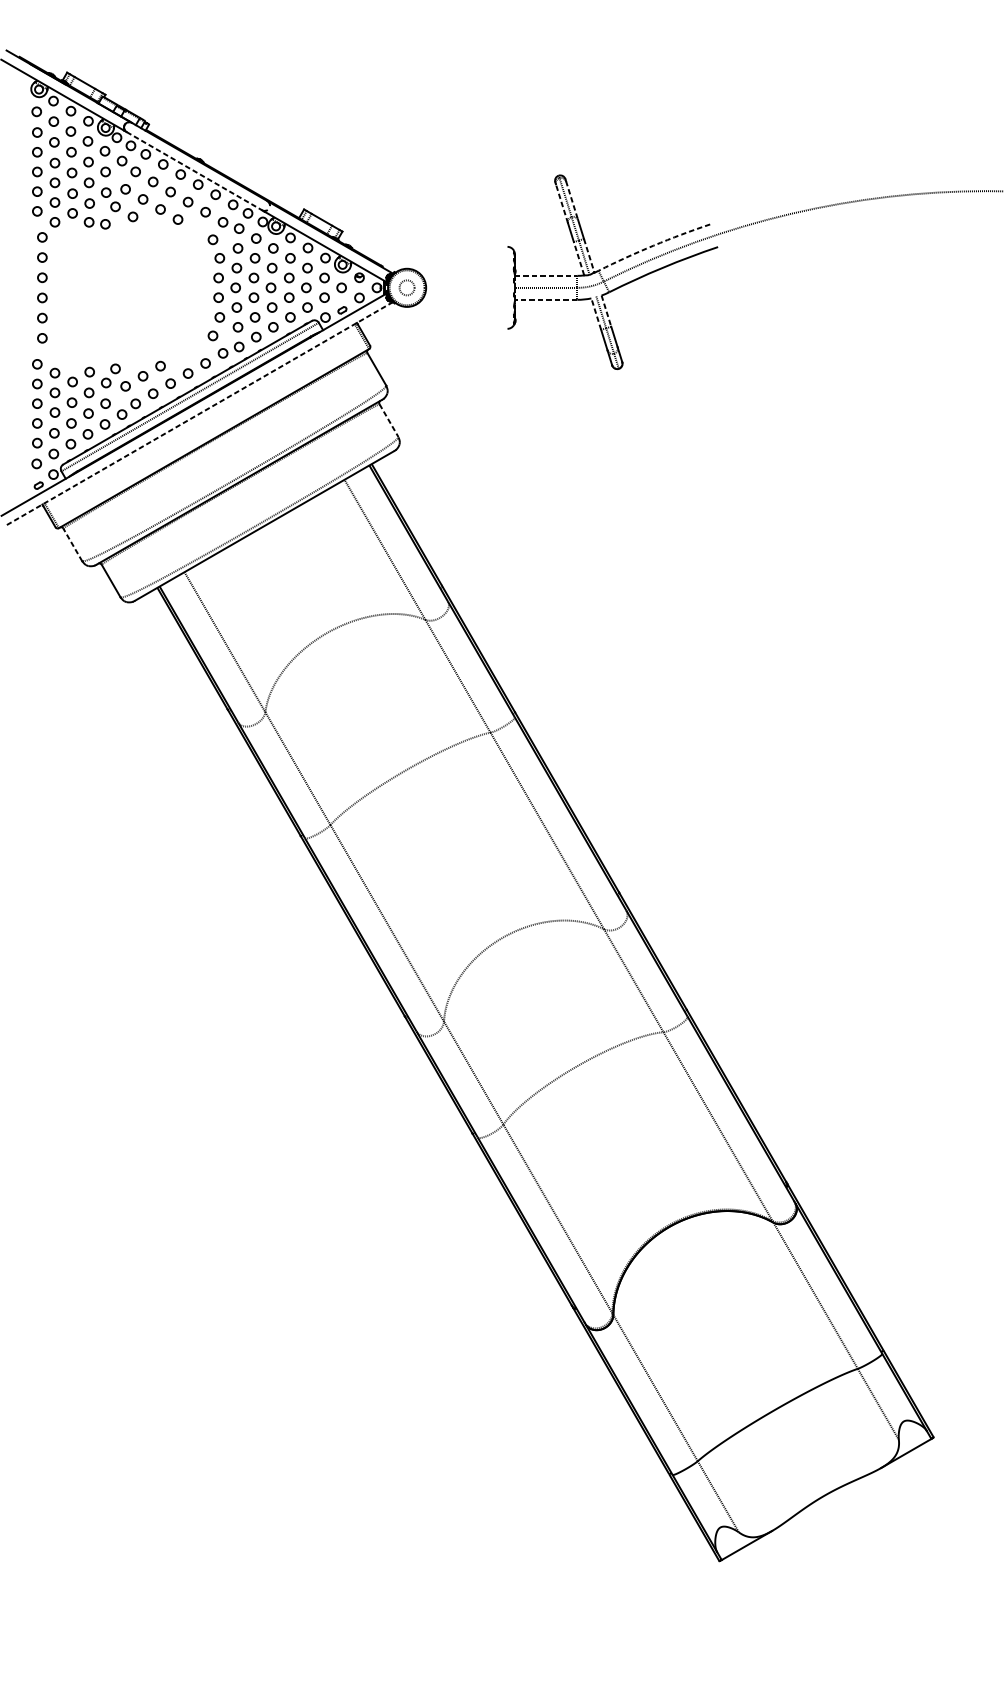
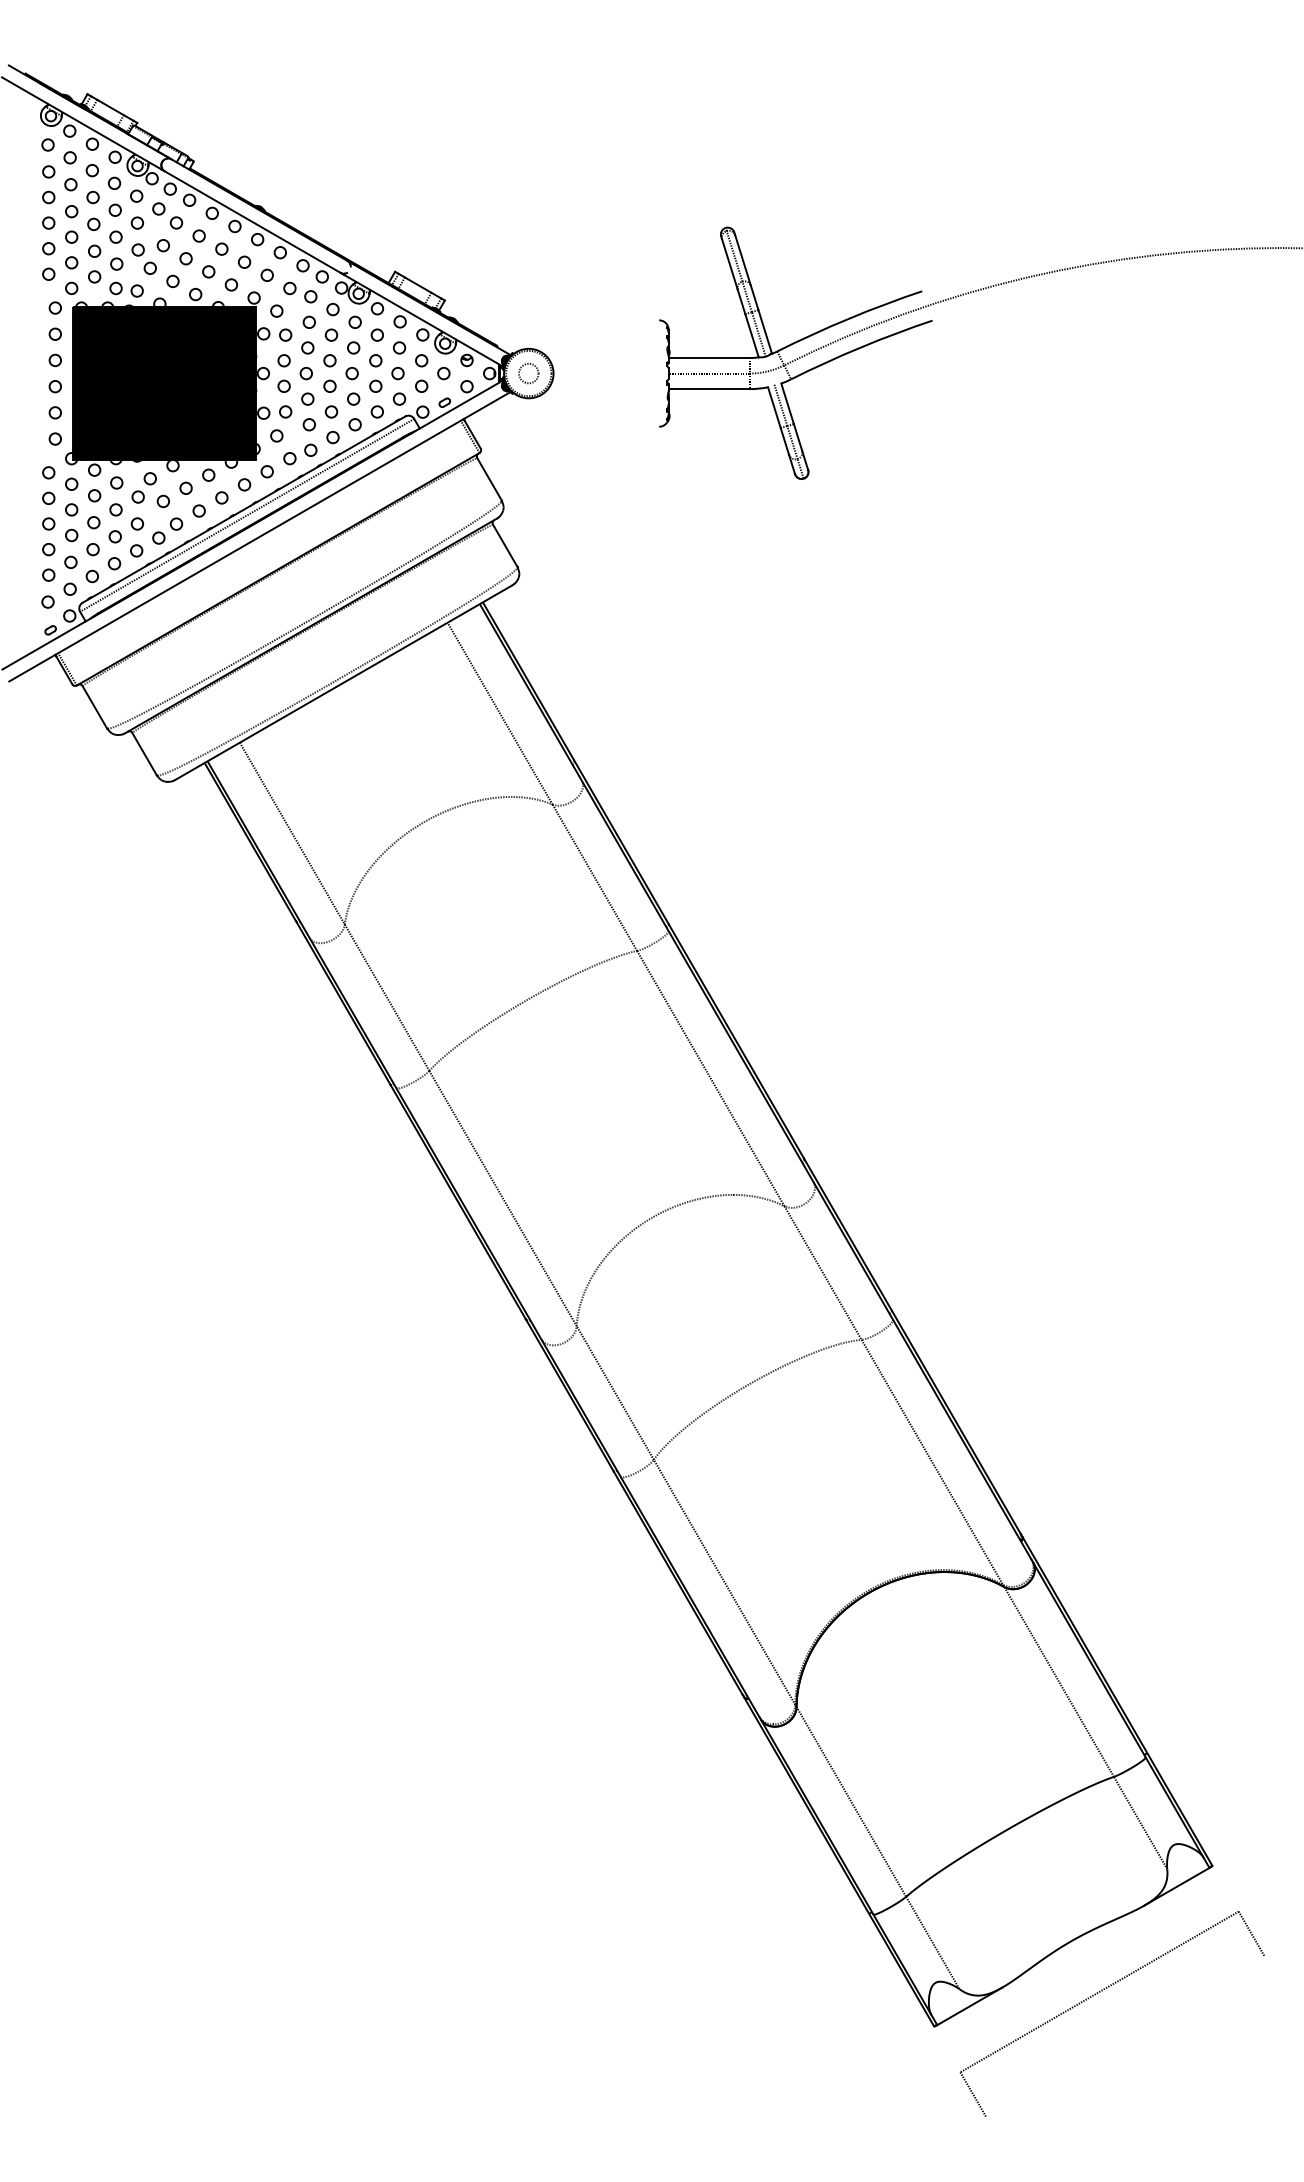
line: (194, 171) -> (252, 222), dashed -> solid
line: (572, 200) -> (743, 260), dashed -> solid
line: (561, 203) -> (729, 263), dashed -> solid
arc: (653, 245) -> (848, 318), dashed -> solid
line: (589, 255) -> (765, 331), dashed -> solid
line: (579, 258) -> (752, 335), dashed -> solid
line: (546, 276) -> (709, 358), dashed -> solid
part: (128, 294) -> (167, 382), added
line: (545, 300) -> (708, 389), dashed -> solid
line: (606, 311) -> (787, 404), dashed -> solid
line: (596, 313) -> (774, 407), dashed -> solid
line: (199, 413) -> (259, 536), dashed -> solid
line: (389, 420) -> (505, 545), dashed -> solid
line: (72, 545) -> (94, 707), dashed -> solid
part: (847, 1534) -> (1100, 1992), added

